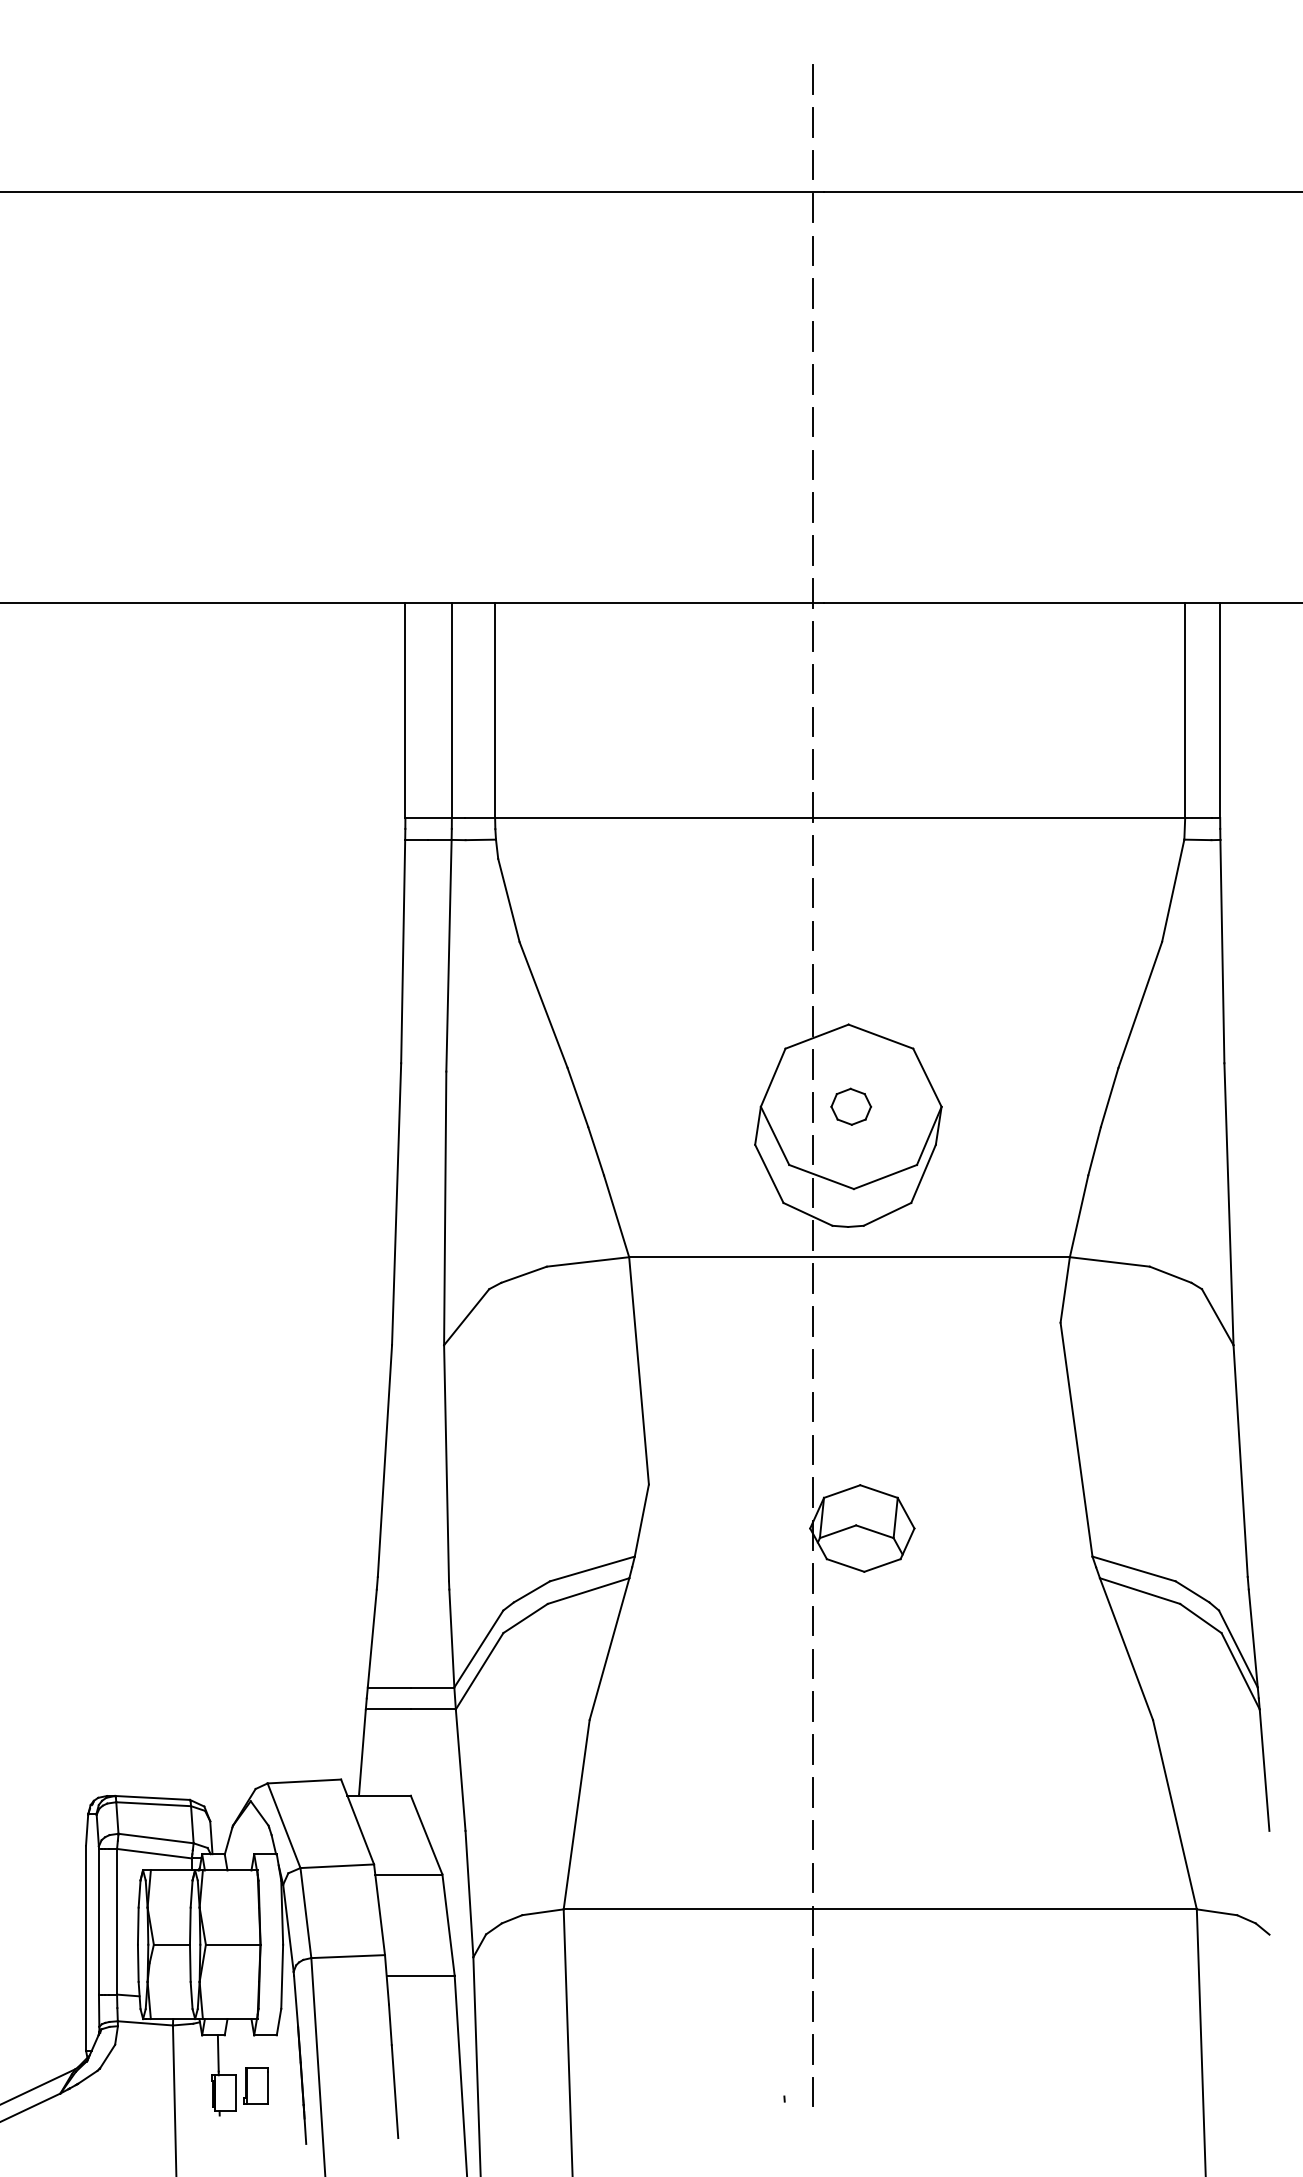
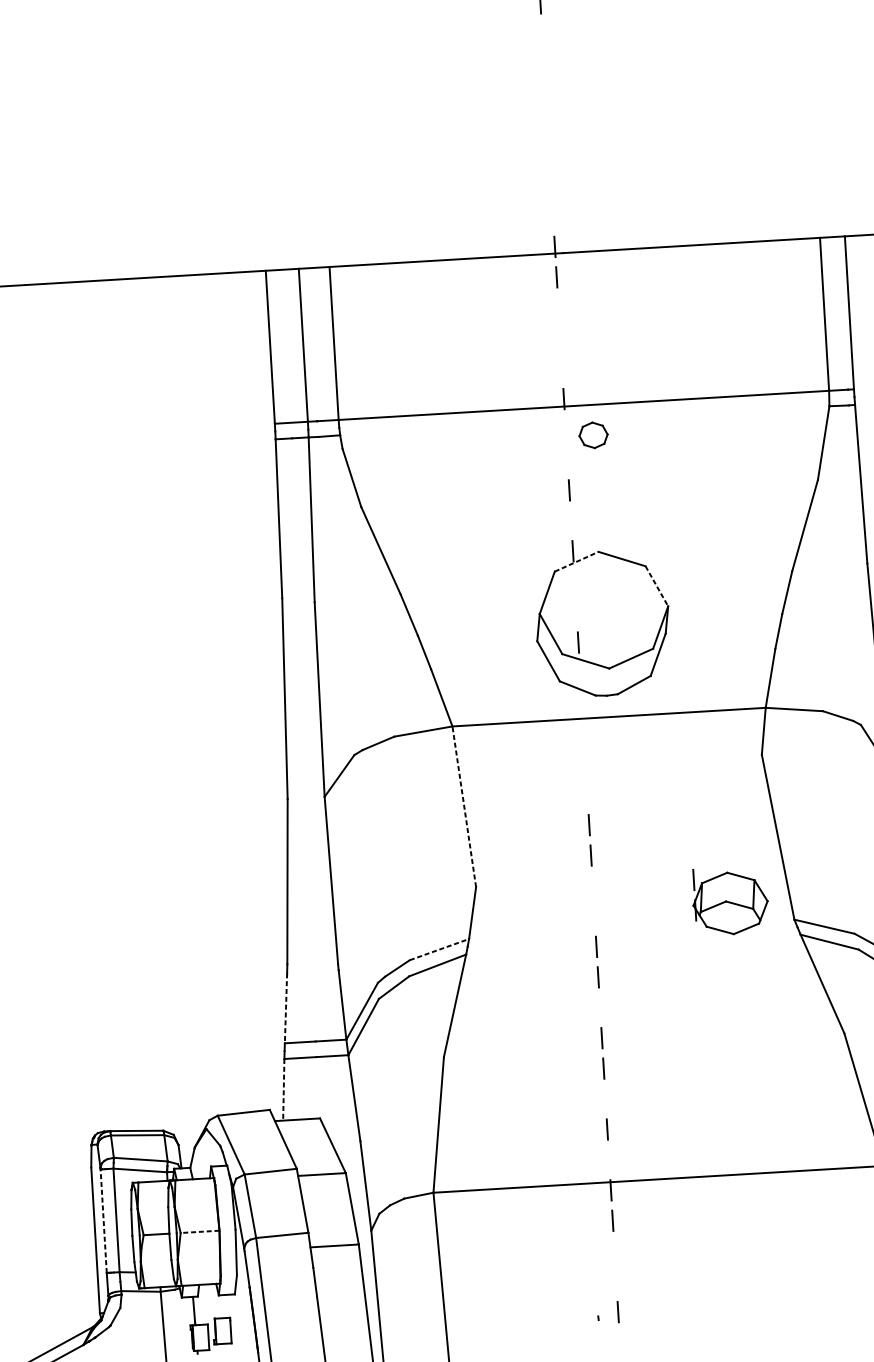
line: (812, 293) -> (542, 33), removed
line: (812, 336) -> (543, 64), removed
line: (812, 379) -> (545, 94), removed
line: (812, 421) -> (547, 124), removed
line: (812, 464) -> (549, 155), removed
line: (812, 507) -> (551, 185), removed
line: (812, 550) -> (552, 216), removed
line: (812, 678) -> (558, 307), removed
line: (812, 721) -> (560, 337), removed
line: (812, 764) -> (561, 368), removed
line: (812, 850) -> (565, 429), removed
line: (812, 892) -> (567, 459), removed
line: (812, 978) -> (571, 520), removed
line: (817, 1036) -> (577, 561), solid -> dashed
line: (812, 1064) -> (574, 581), removed
line: (927, 1078) -> (656, 586), solid -> dashed
line: (812, 1106) -> (576, 611), removed
part: (851, 1106) -> (593, 435), moved
line: (812, 1192) -> (580, 672), removed
line: (812, 1235) -> (581, 703), removed
line: (812, 1278) -> (583, 733), removed
line: (812, 1321) -> (585, 764), removed
line: (812, 1363) -> (587, 794), removed
line: (639, 1370) -> (464, 806), solid -> dashed
part: (862, 1524) -> (730, 900), moved
line: (592, 1568) -> (439, 949), solid -> dashed
line: (372, 1639) -> (286, 1009), solid -> dashed
line: (812, 1663) -> (599, 1007), removed
line: (362, 1753) -> (283, 1090), solid -> dashed
line: (812, 1792) -> (605, 1099), removed
line: (812, 1877) -> (608, 1159), removed
line: (98, 1921) -> (103, 1221), solid -> dashed
line: (232, 1944) -> (199, 1231), solid -> dashed
line: (812, 2006) -> (614, 1251), removed
line: (812, 2049) -> (616, 1281), removed

